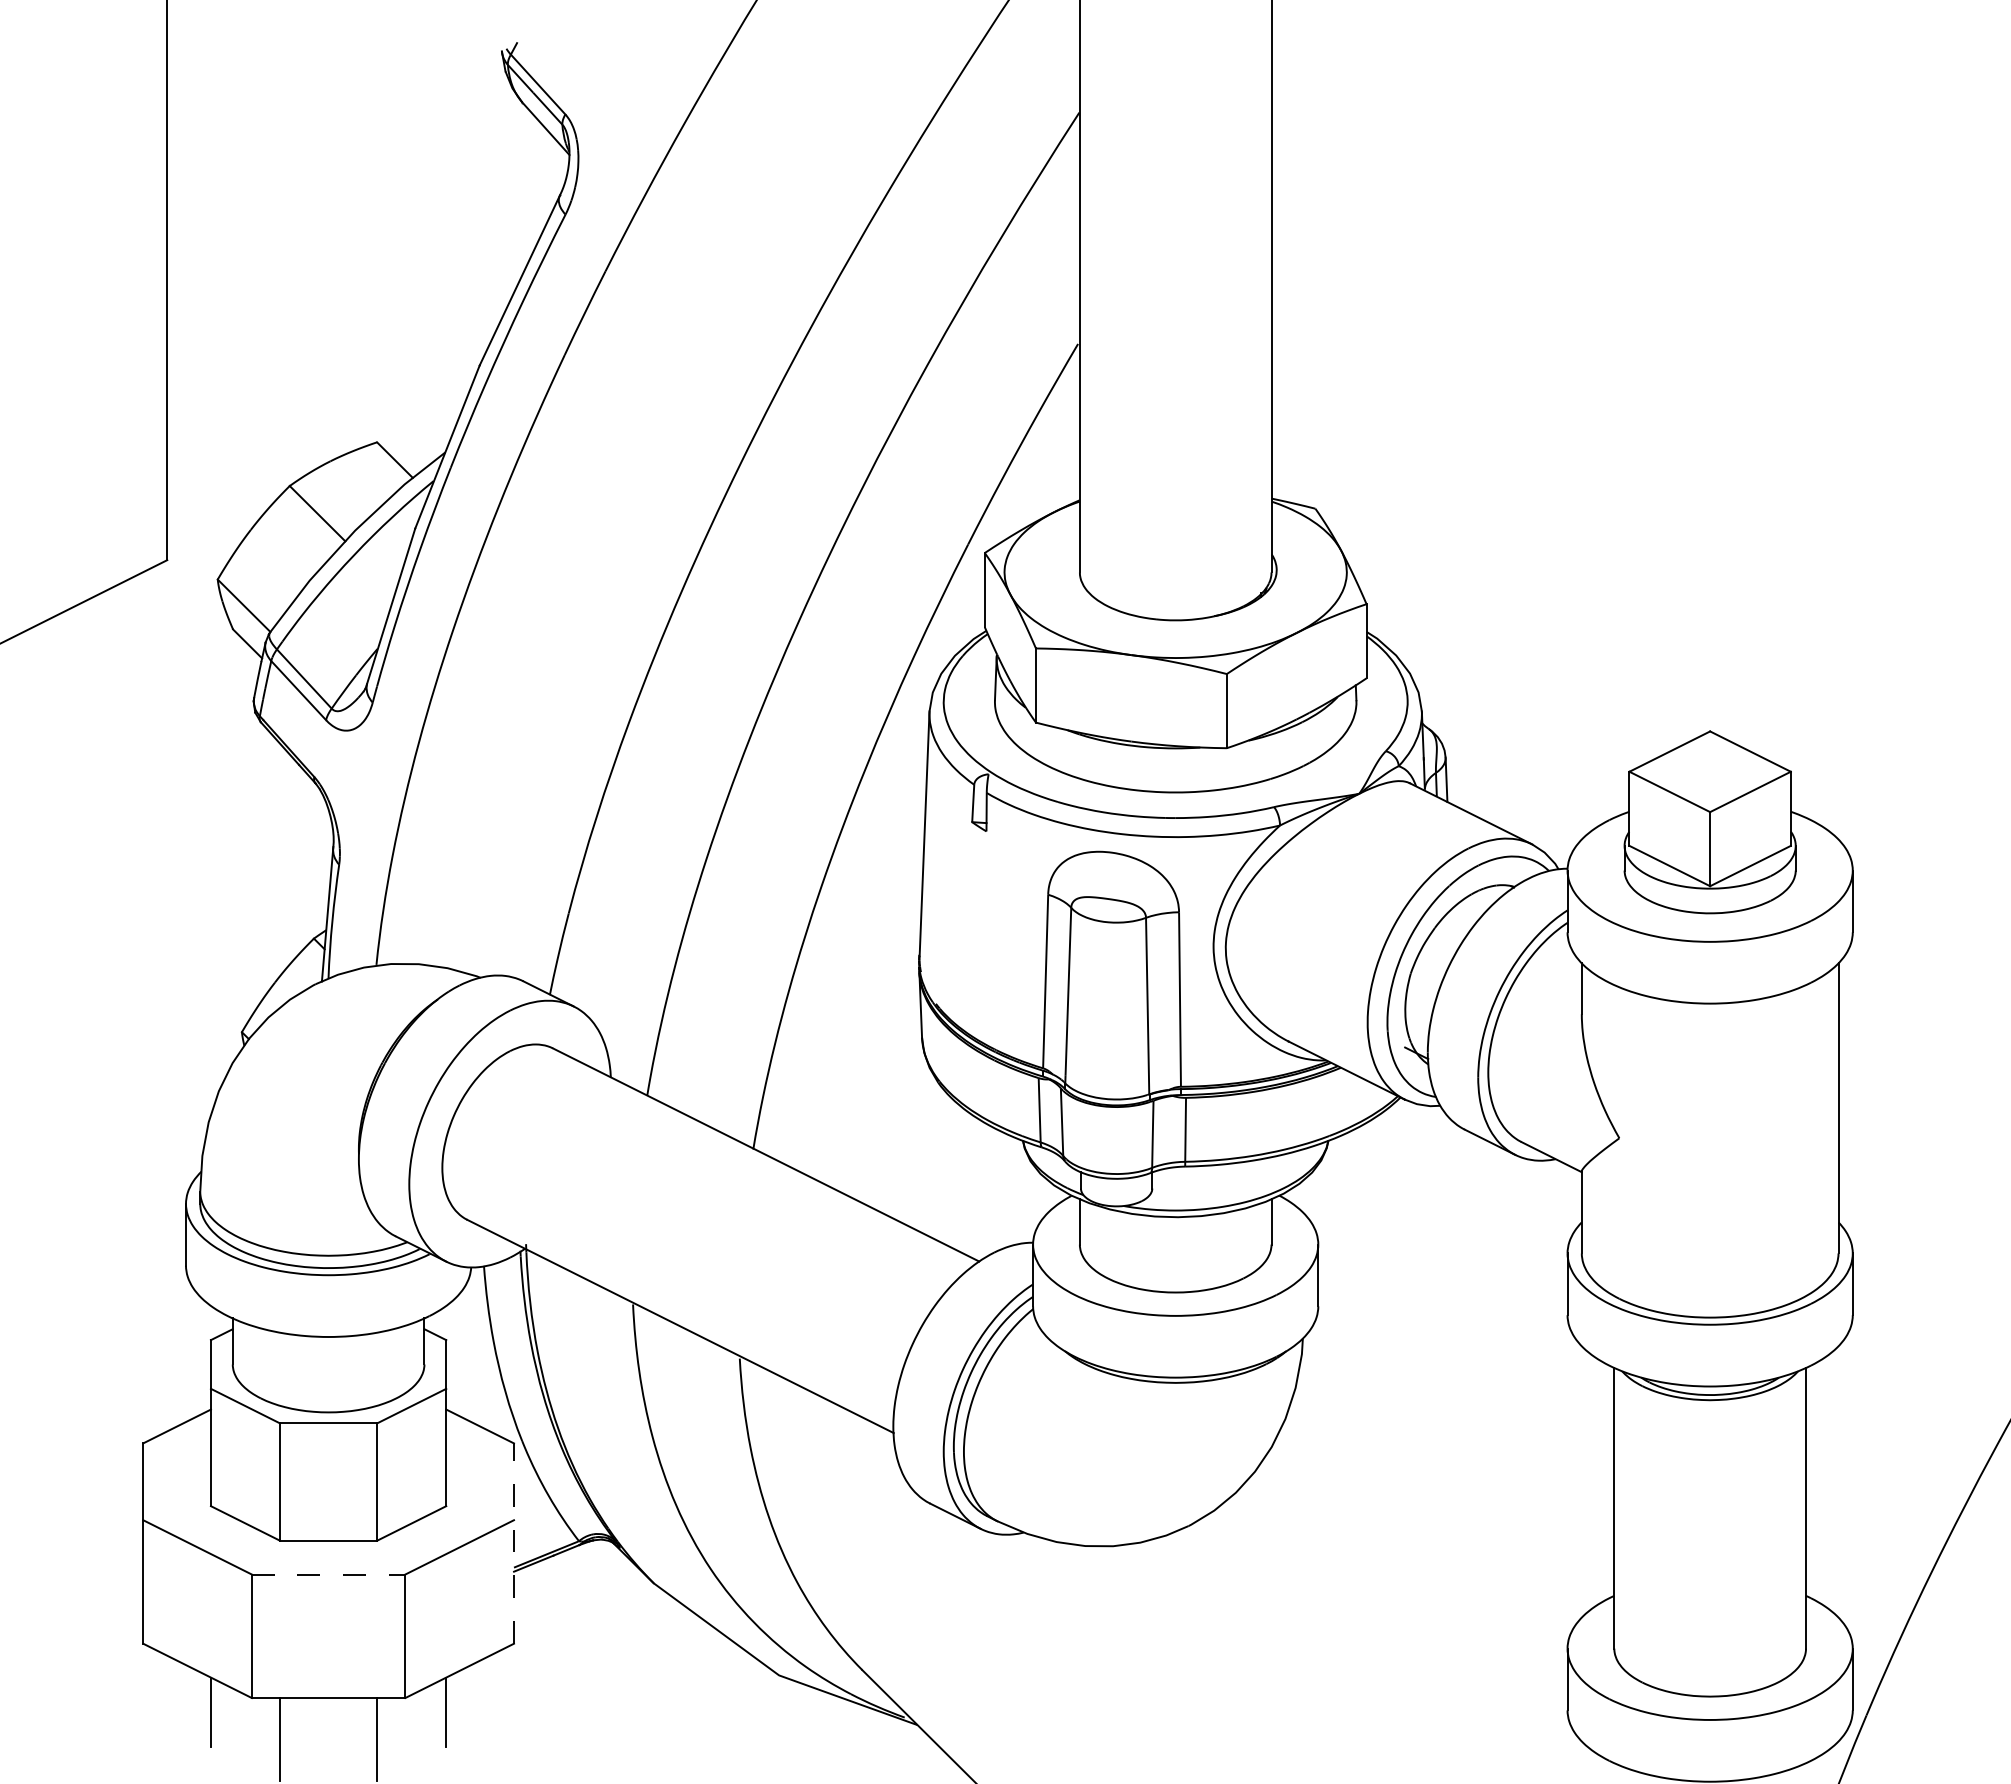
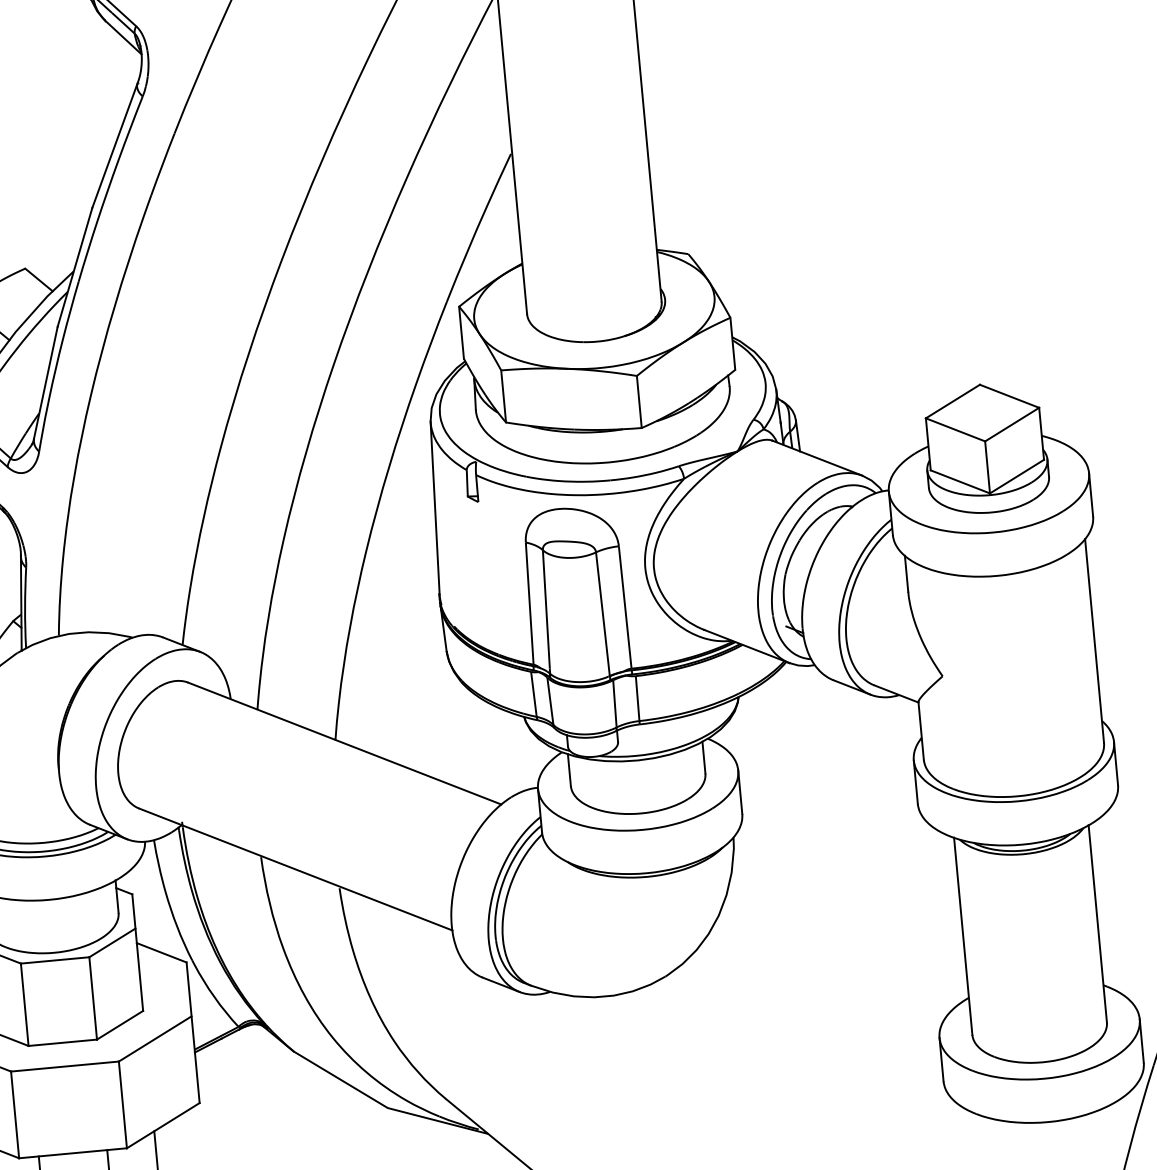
line: (514, 1543) -> (193, 1032), dashed -> solid
line: (328, 1574) -> (64, 1066), dashed -> solid

